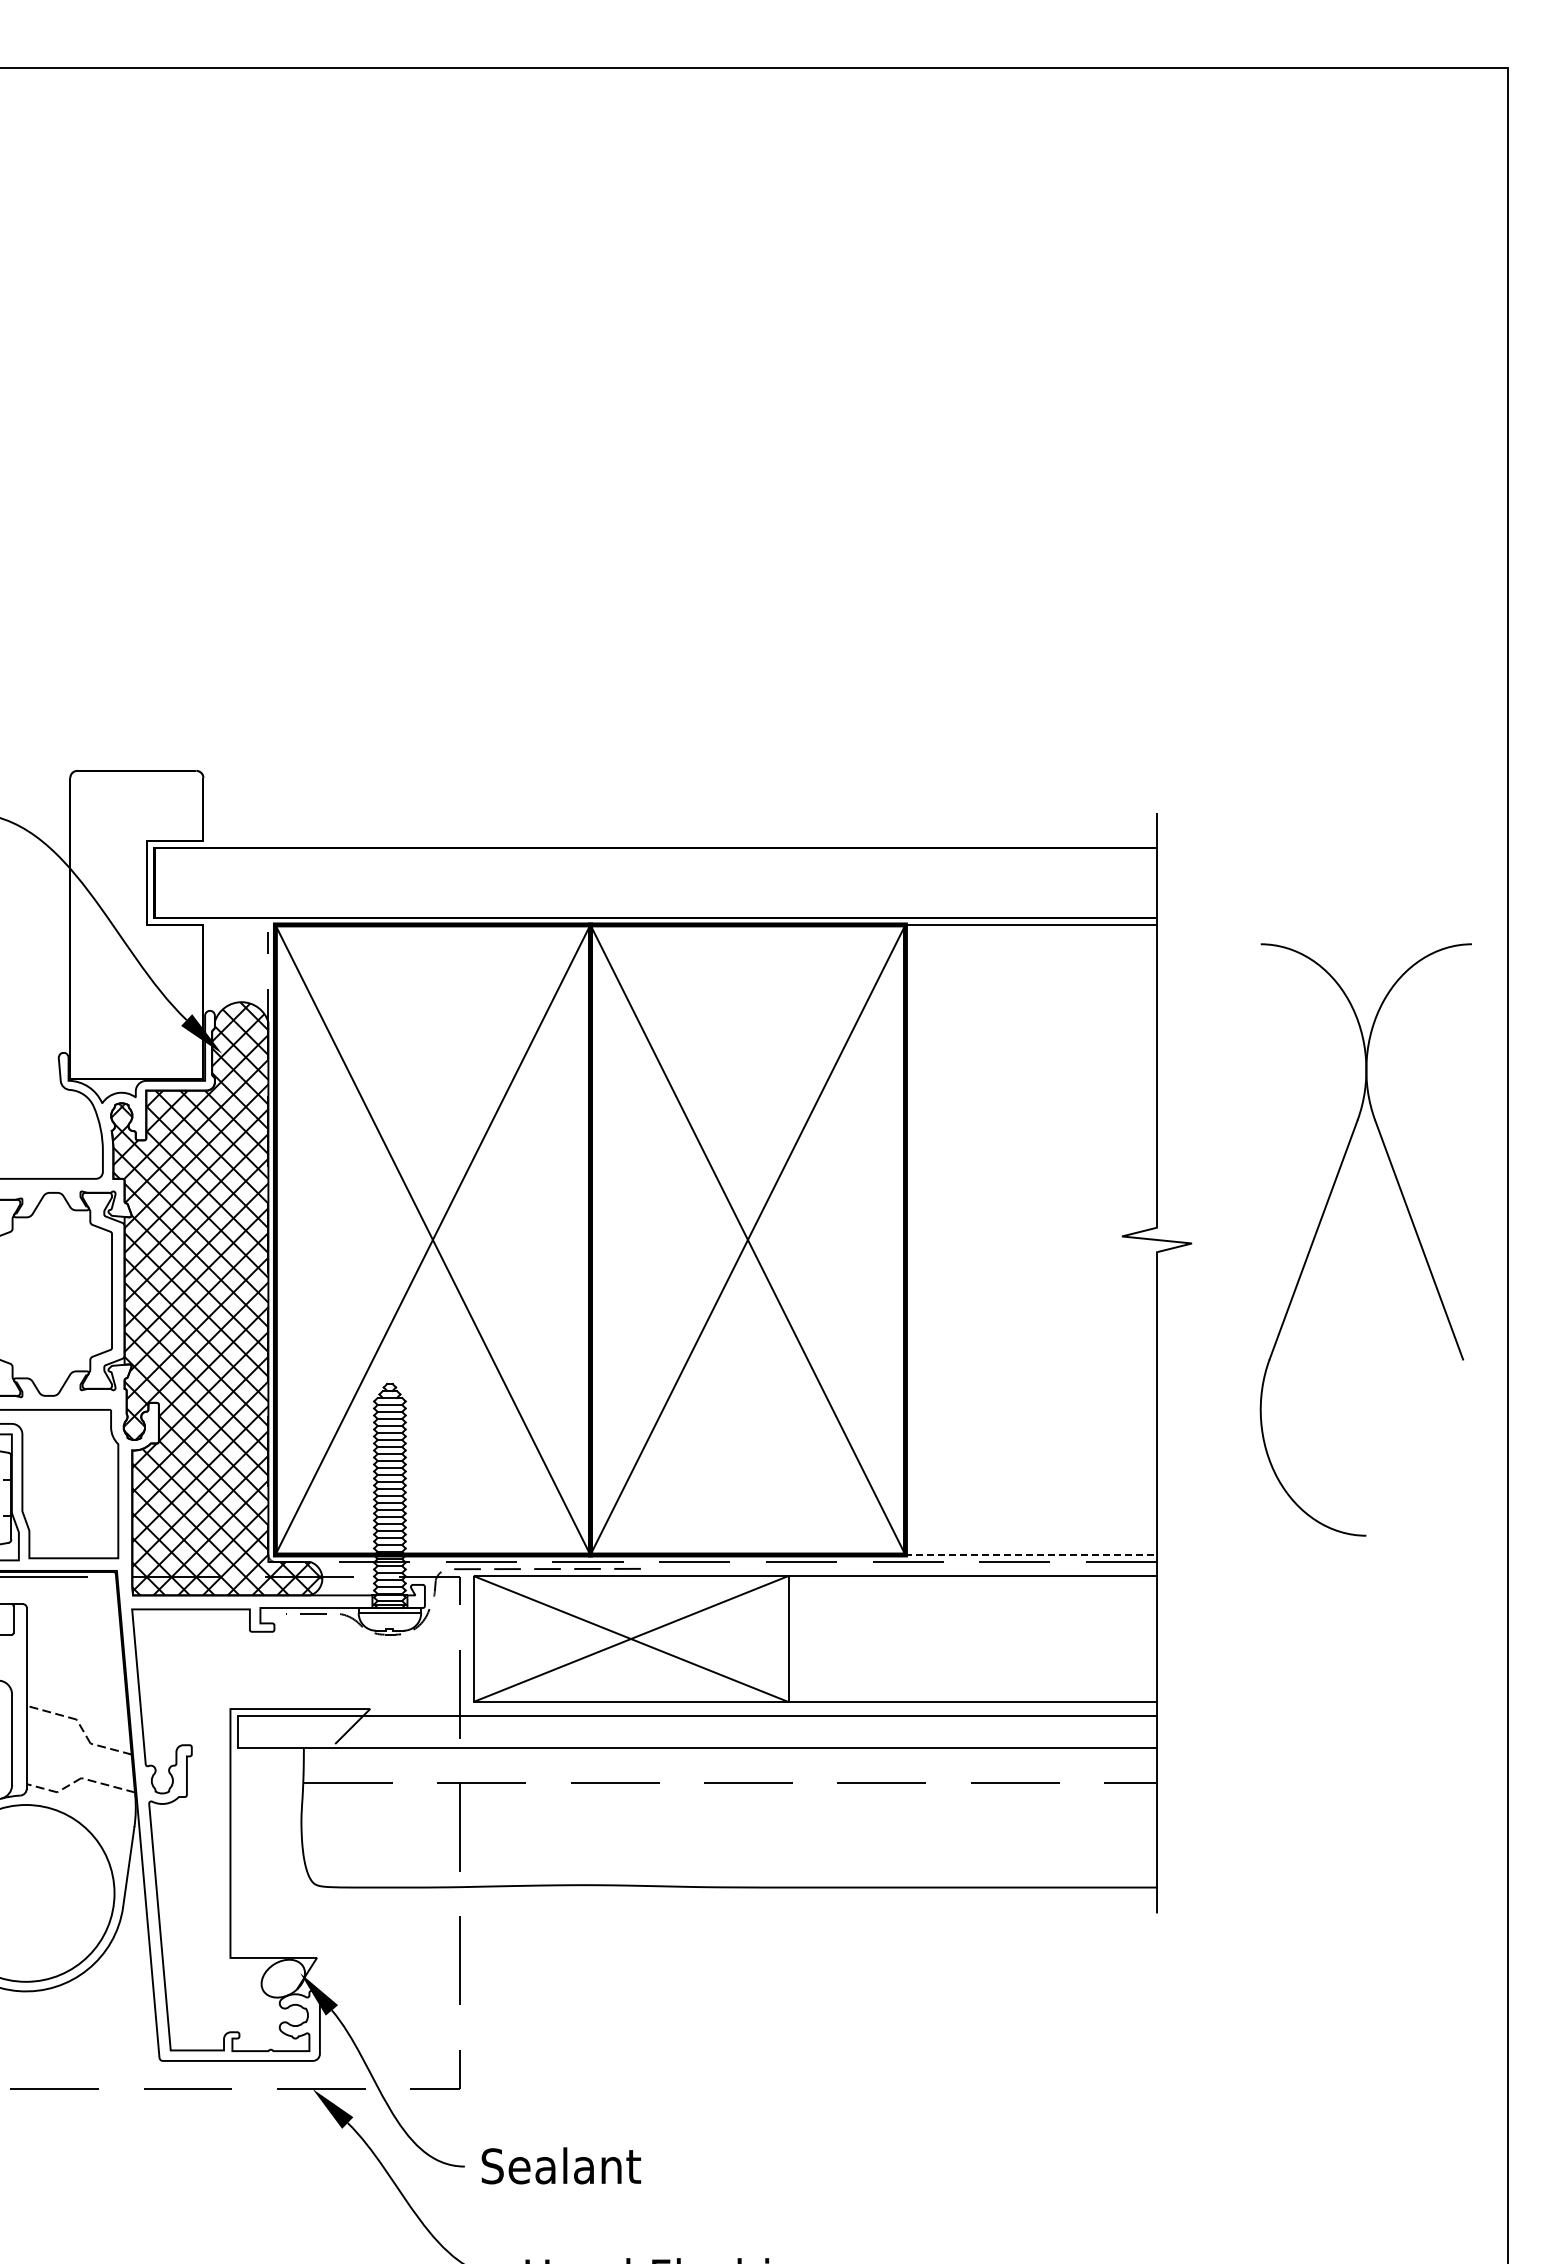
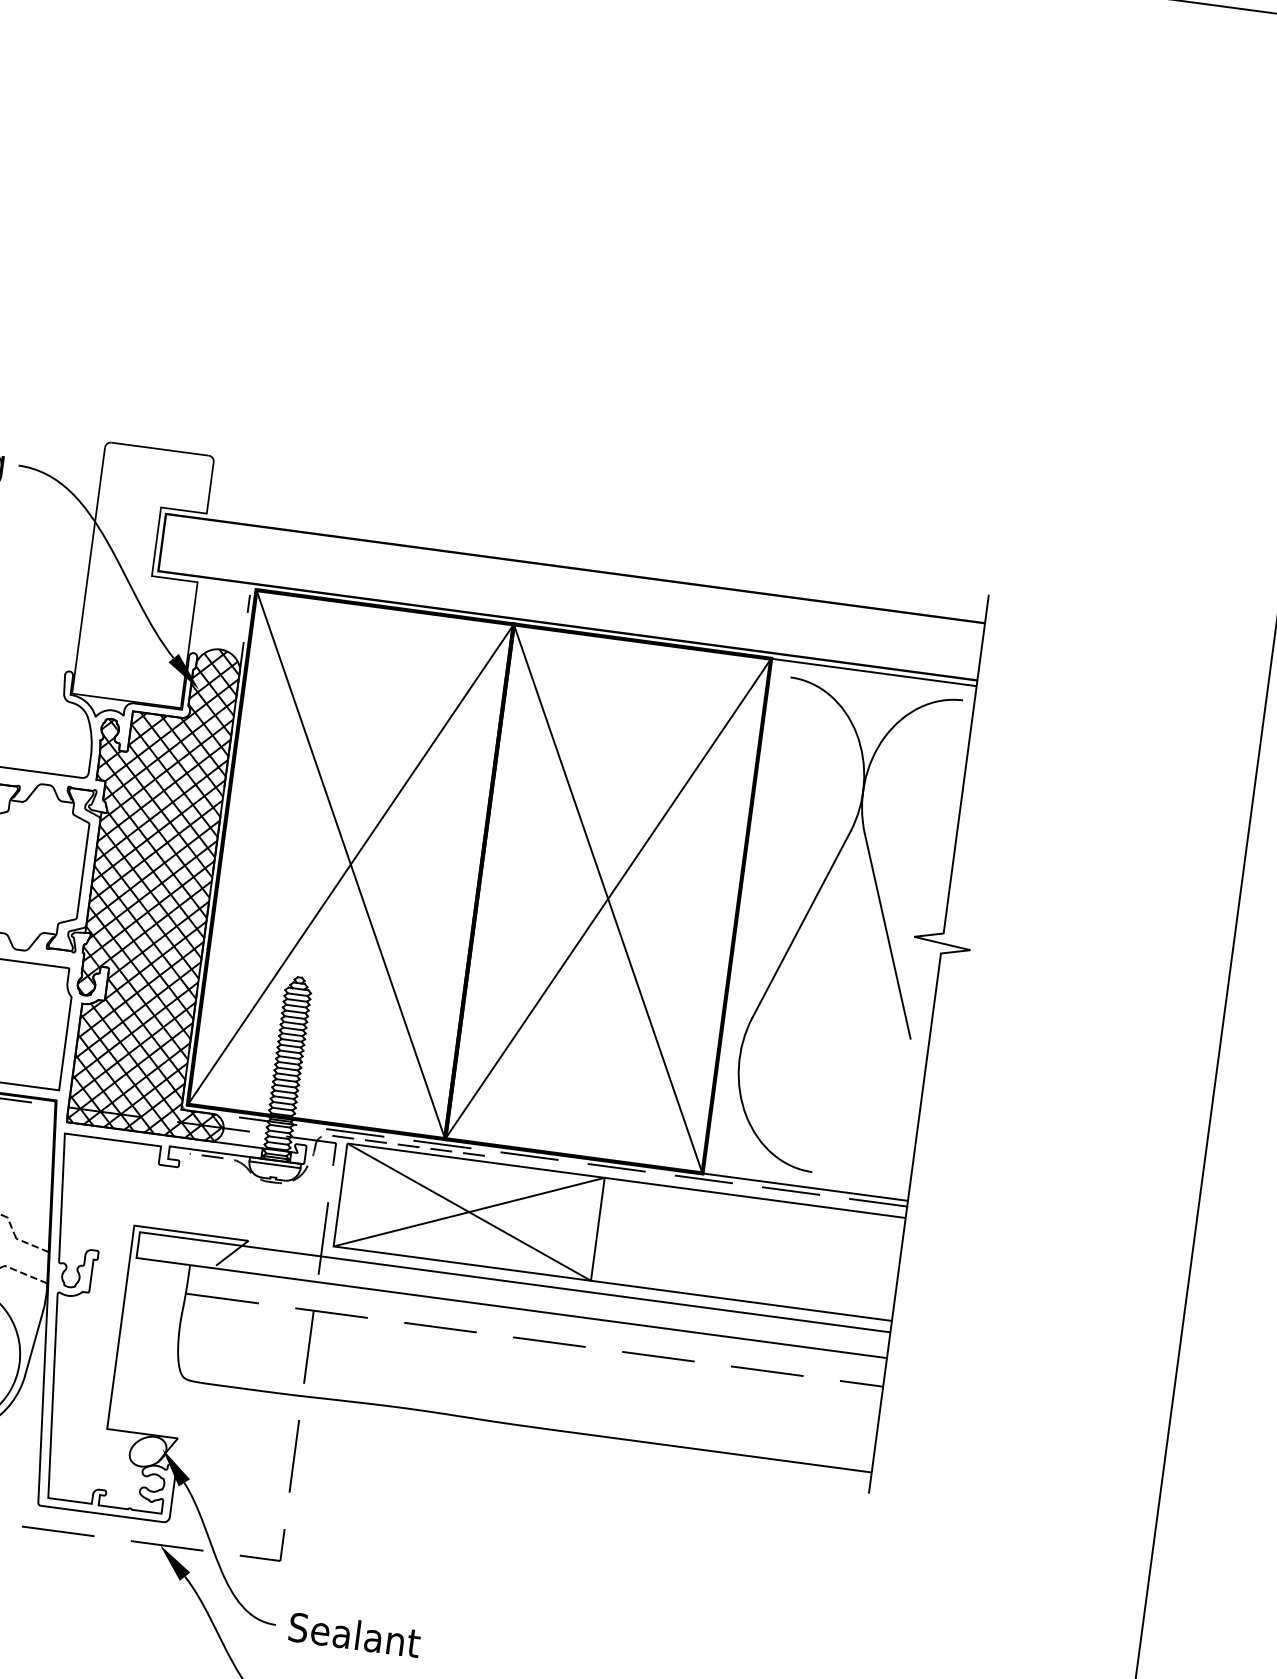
part: (1322, 1219) -> (810, 908), moved
line: (1031, 1555) -> (805, 1187), dashed -> solid

